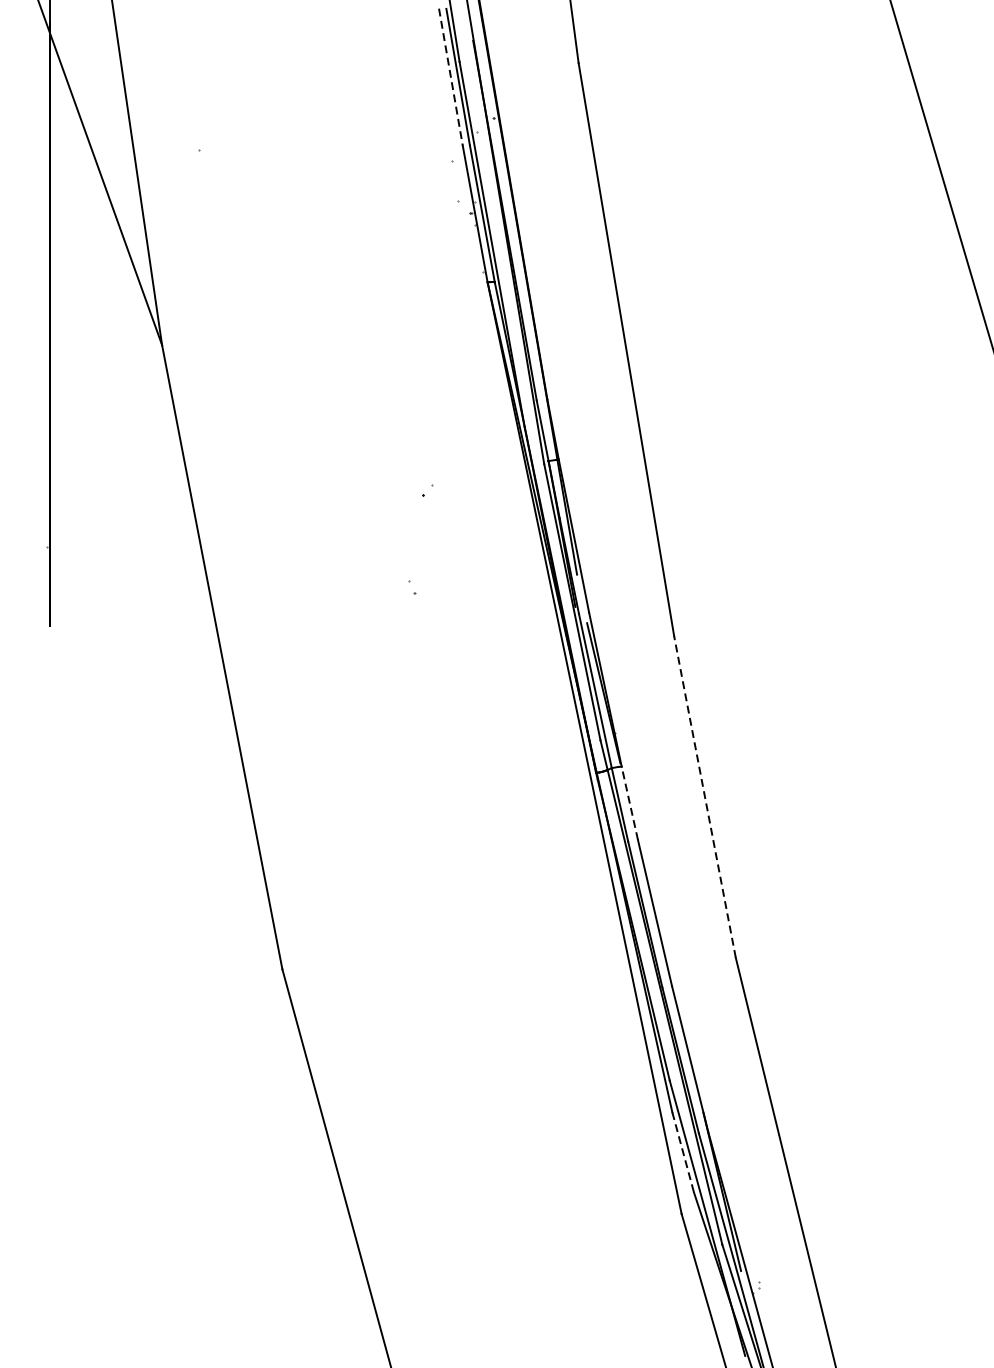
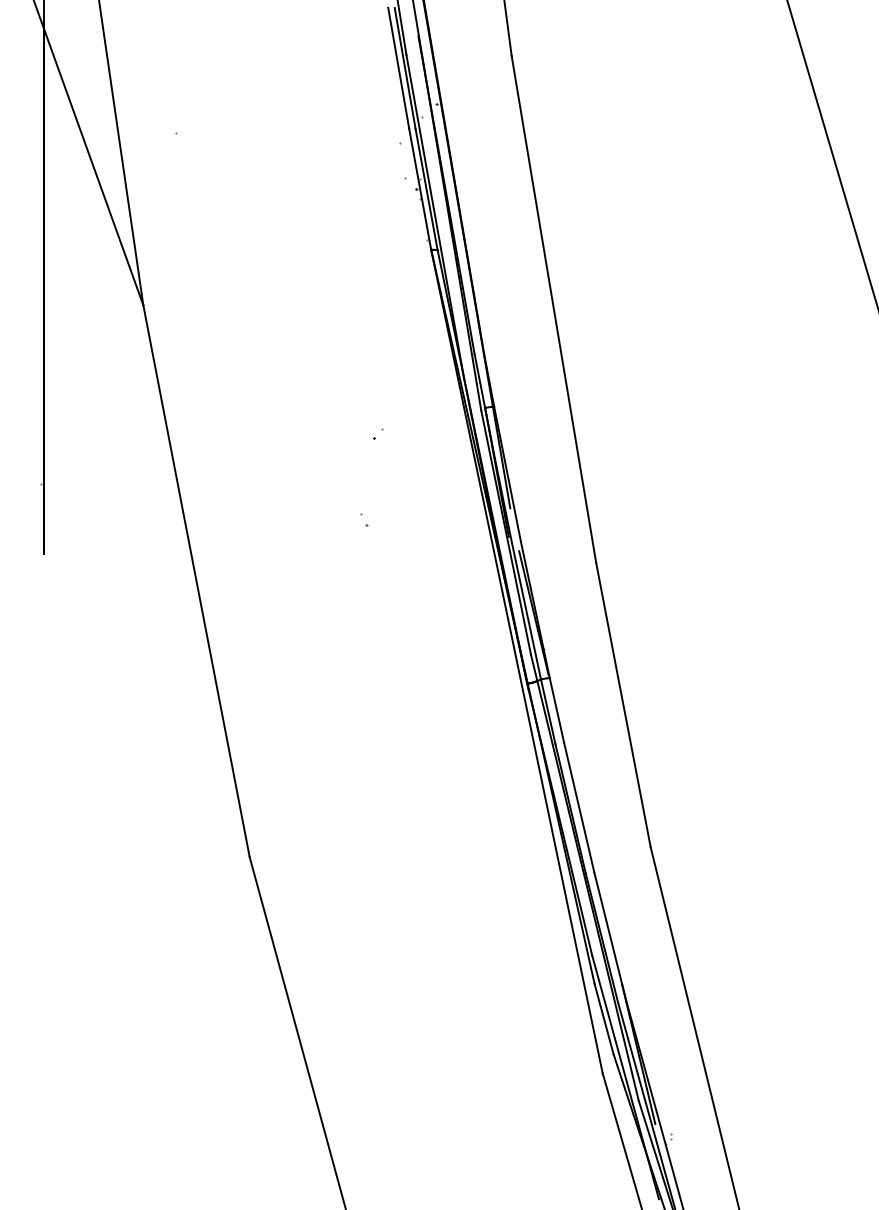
line: (450, 77) -> (398, 68), dashed -> solid
line: (705, 796) -> (623, 704), dashed -> solid
line: (629, 803) -> (556, 710), dashed -> solid
line: (683, 1152) -> (604, 1019), dashed -> solid

